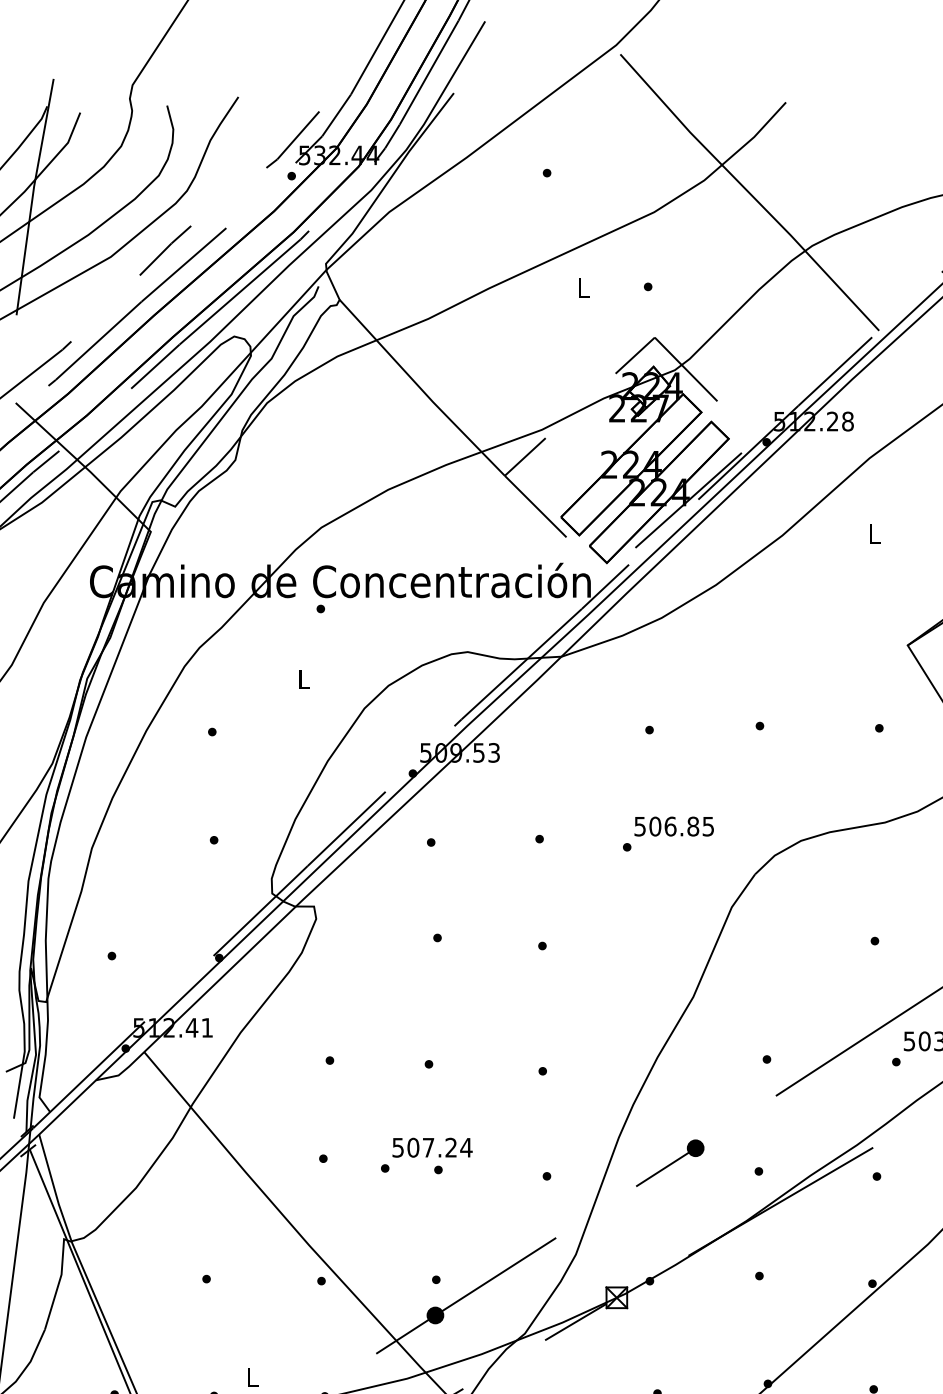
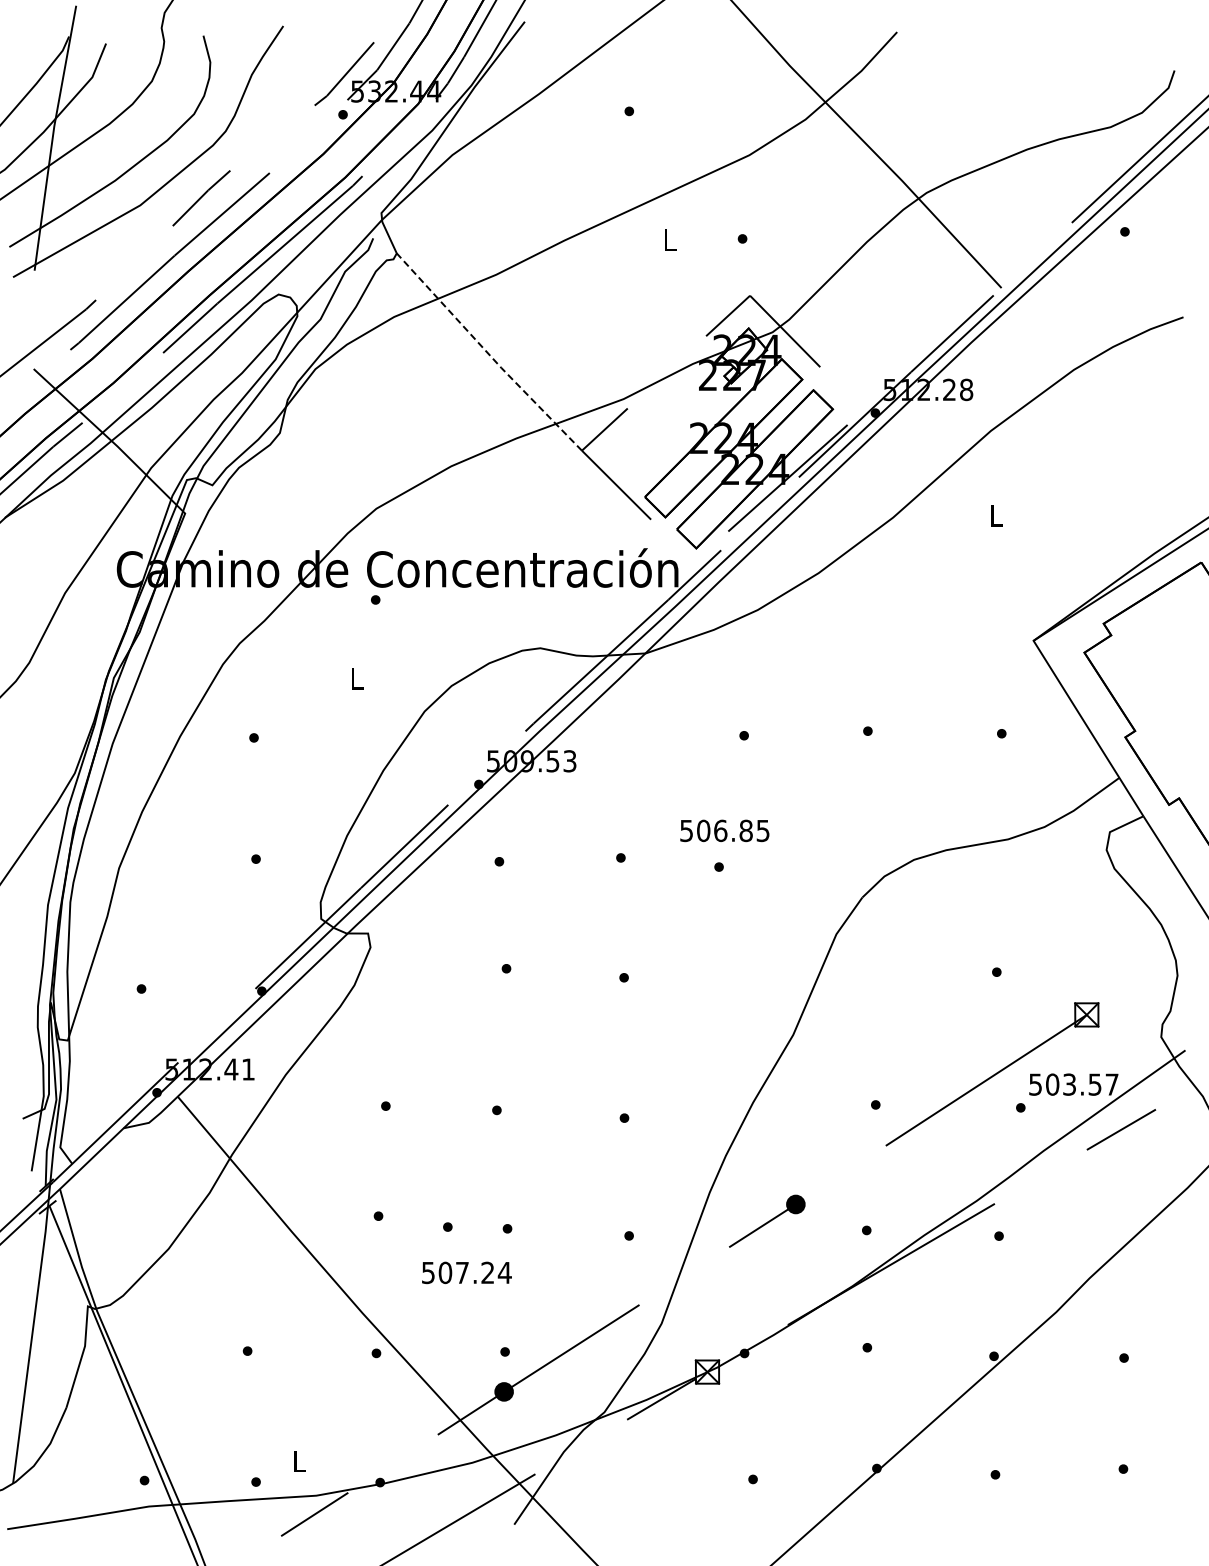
line: (421, 389) -> (488, 353), solid -> dashed
text: (673, 826) -> (724, 830), moved
text: (432, 1147) -> (466, 1272), moved

